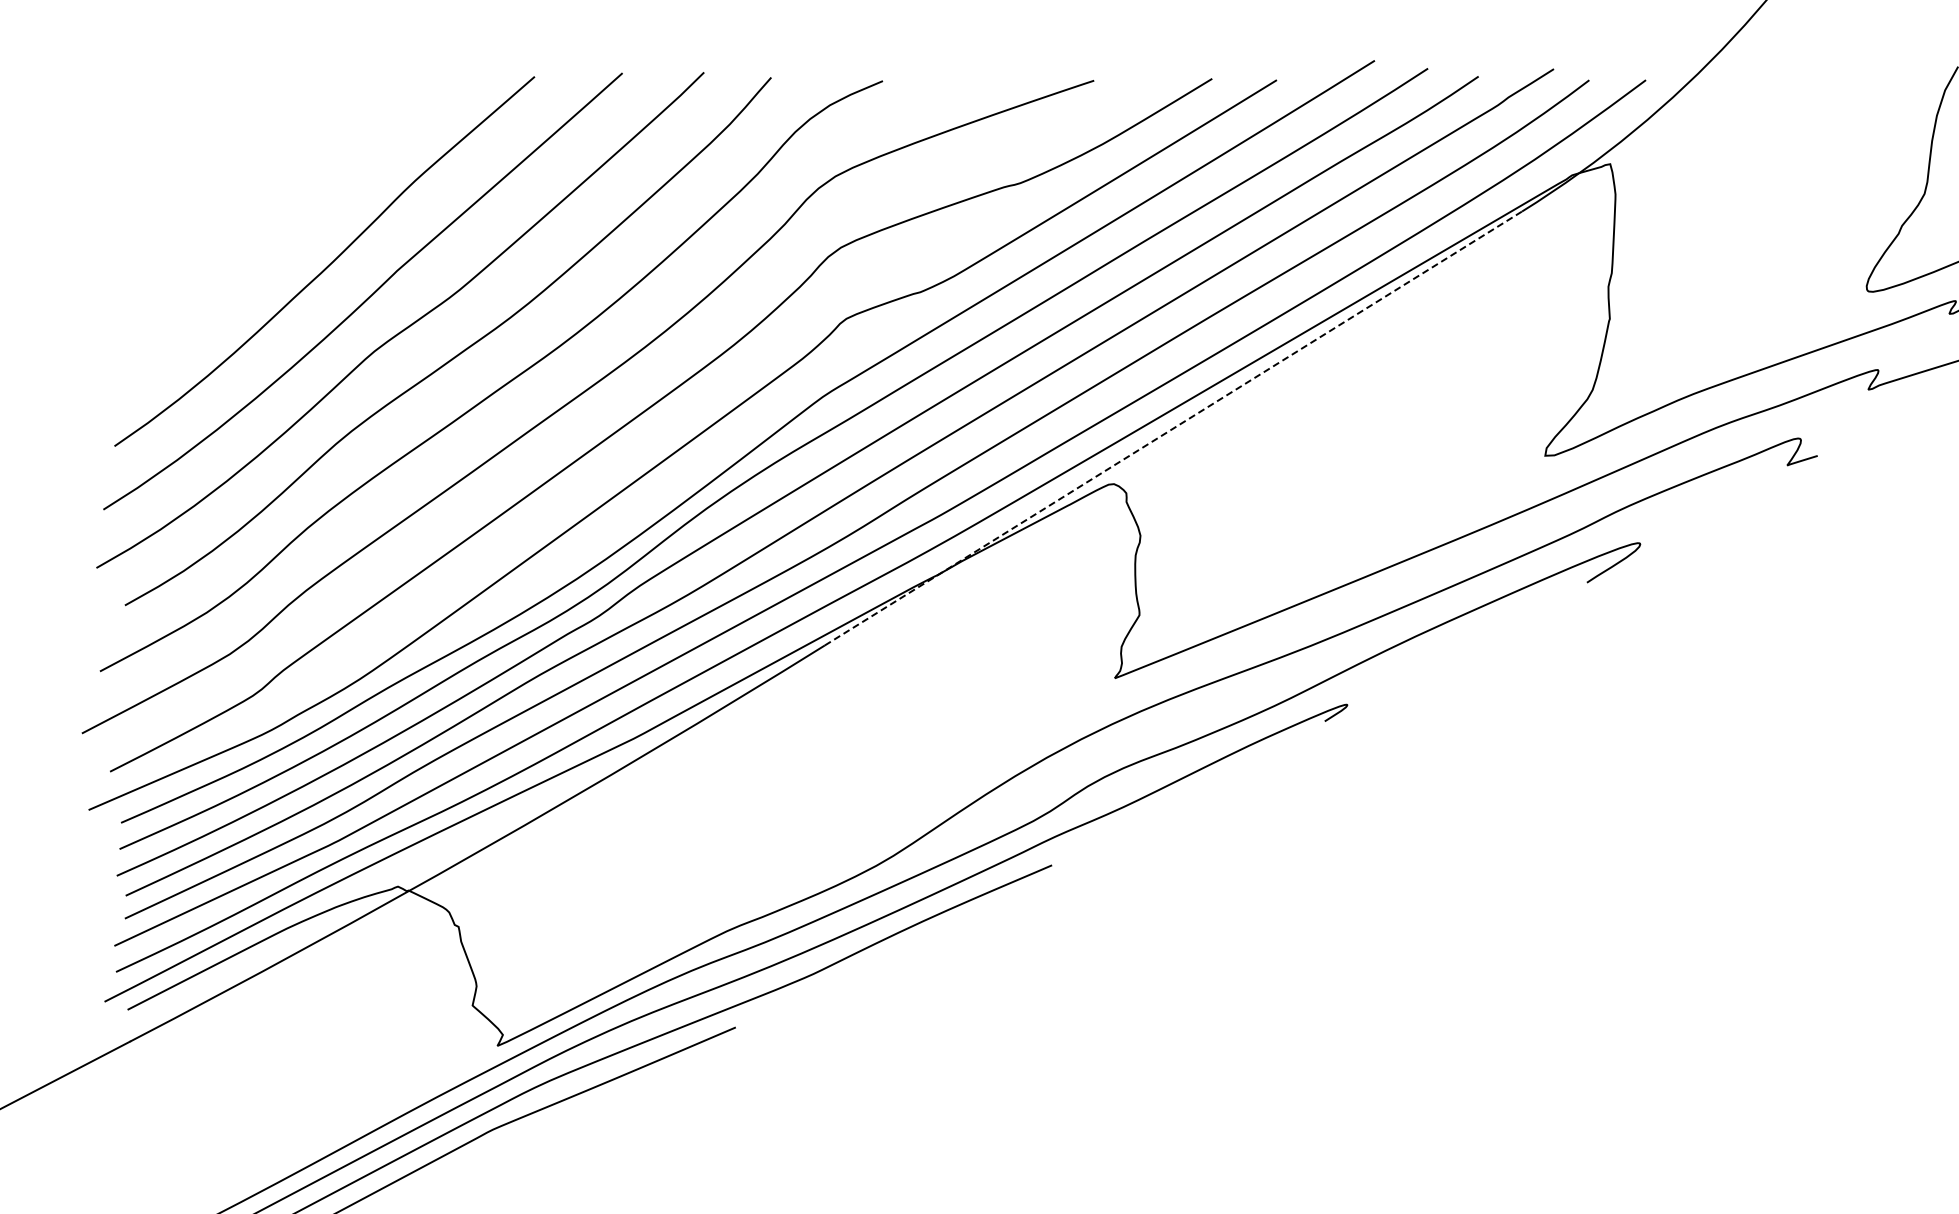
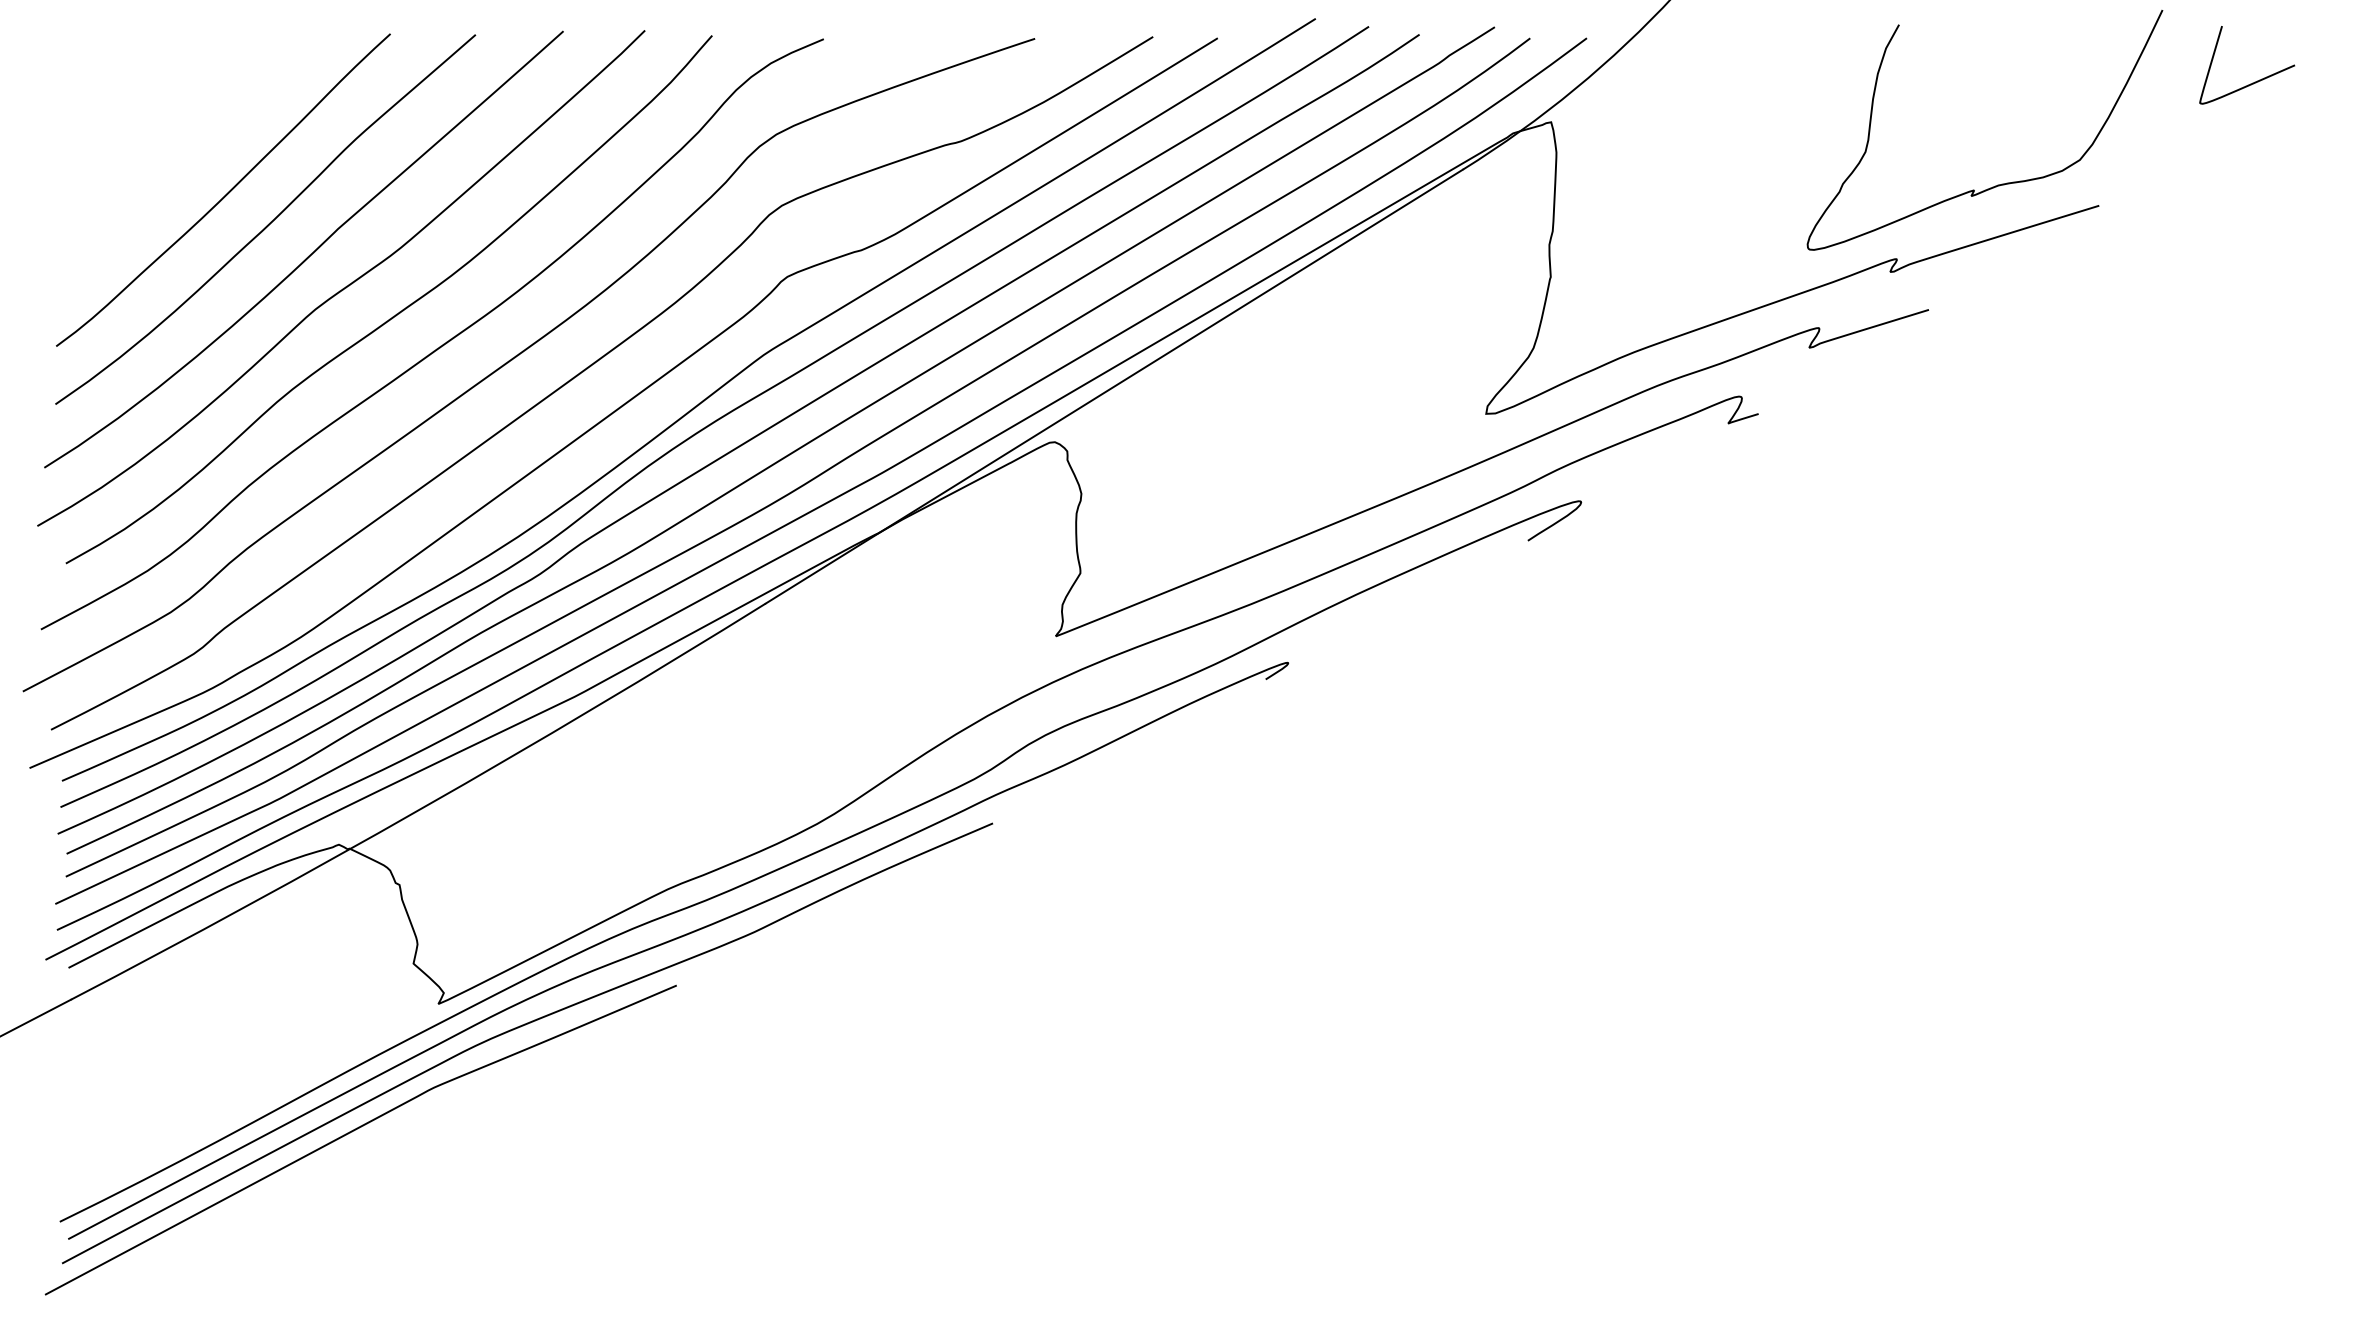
curve: (286, 234) -> (227, 192), added
line: (1173, 428) -> (1114, 386), dashed -> solid

